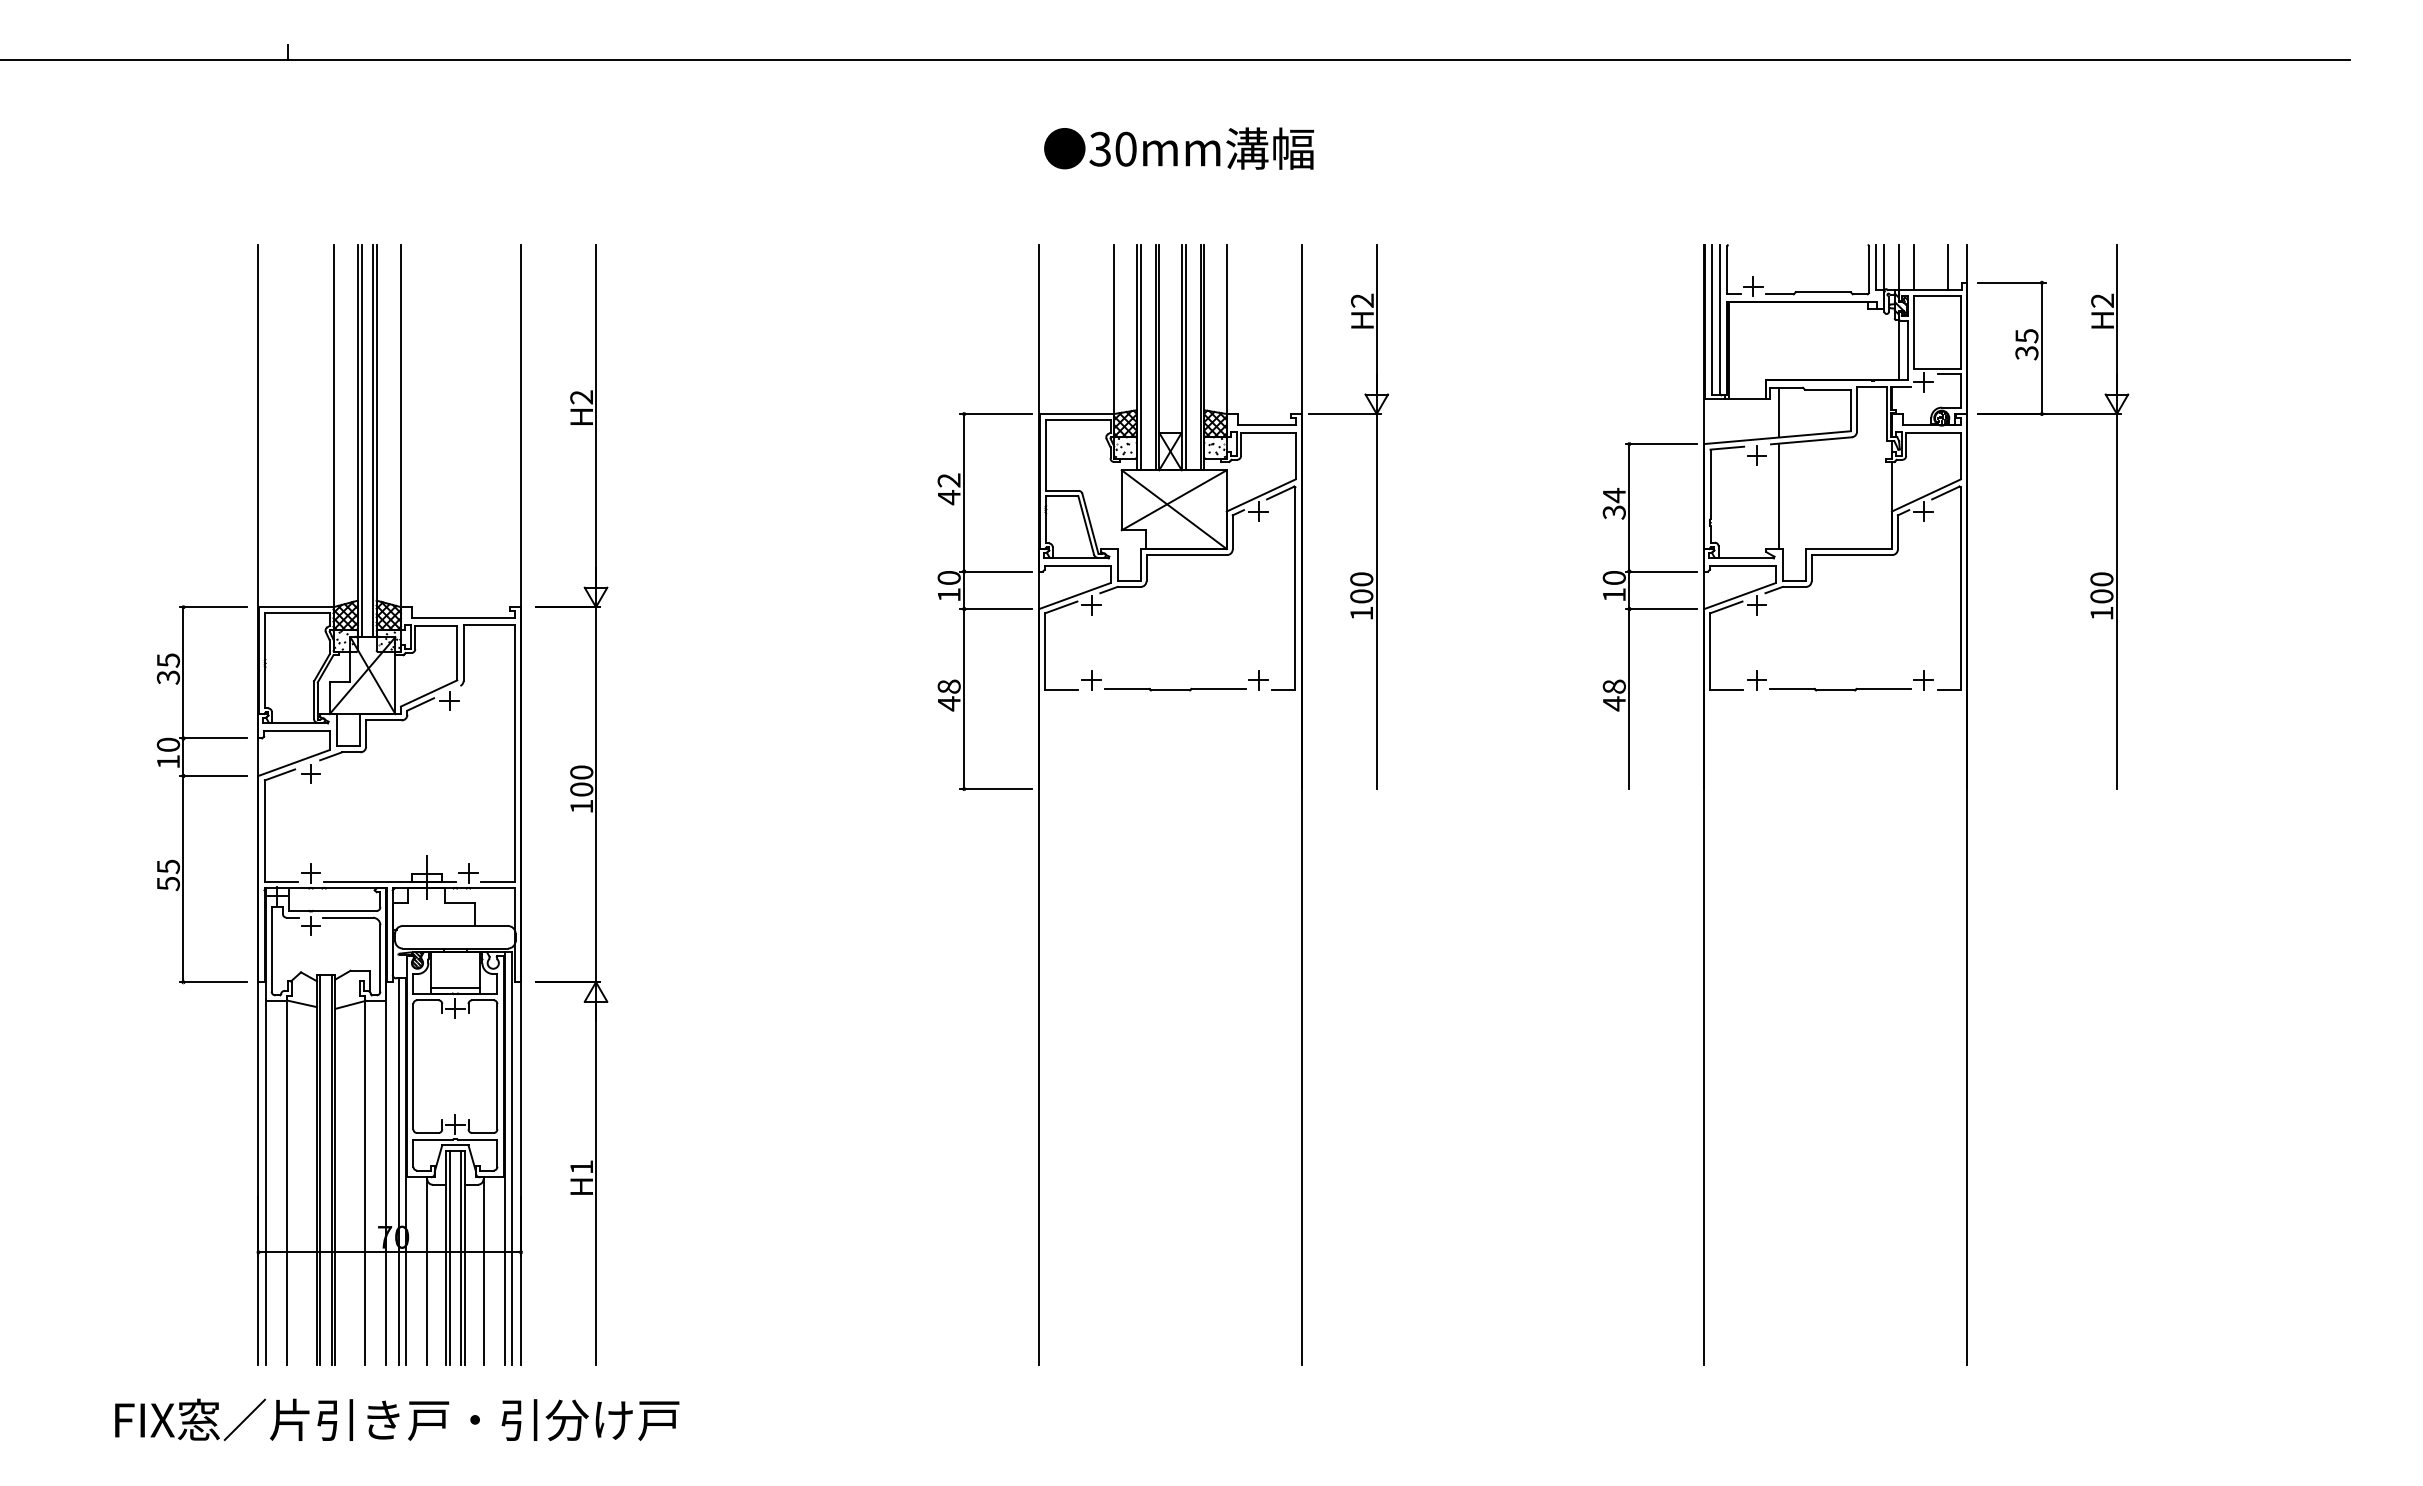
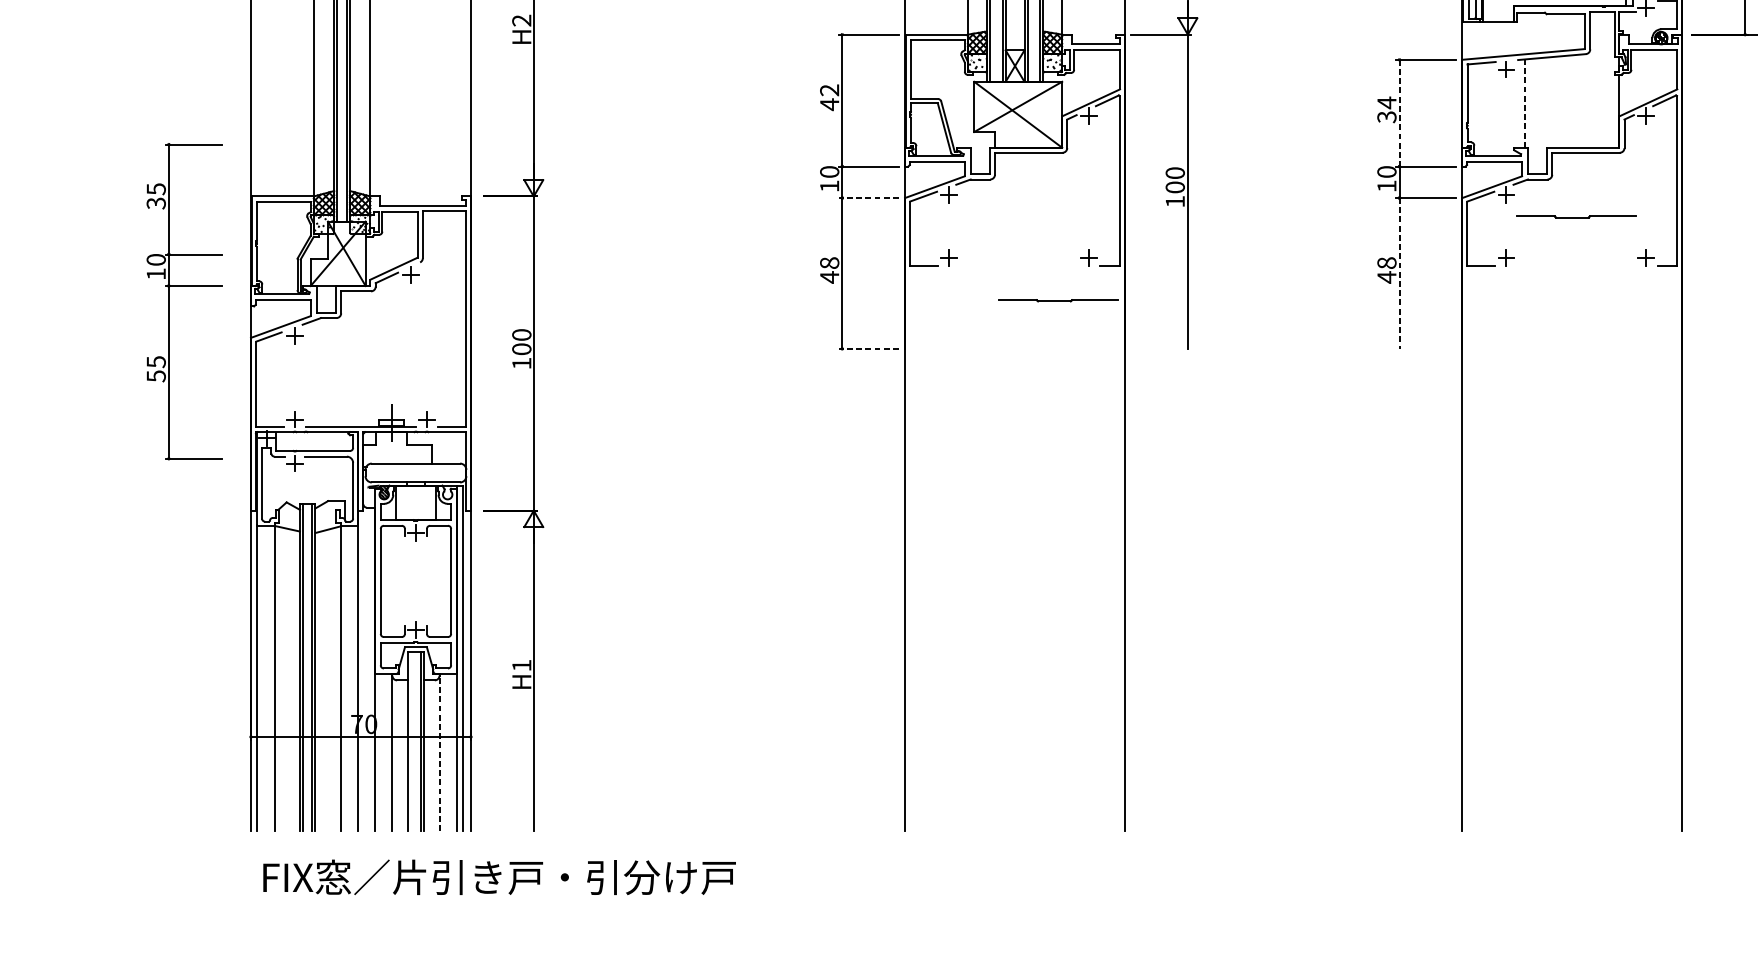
line: (1779, 412) -> (1525, 33), removed
line: (1779, 496) -> (1525, 103), solid -> dashed
line: (1629, 507) -> (1399, 112), solid -> dashed
line: (996, 609) -> (869, 198), solid -> dashed
part: (1175, 689) -> (1058, 300), moved
part: (1840, 689) -> (1576, 216), moved
line: (1629, 699) -> (1399, 273), solid -> dashed
part: (201, 776) -> (183, 286), moved
line: (996, 789) -> (869, 349), solid -> dashed
line: (455, 987) -> (416, 515), removed
line: (399, 1171) -> (369, 669), removed
line: (449, 1257) -> (411, 741), removed
line: (483, 1271) -> (439, 753), solid -> dashed
text: (397, 1419) -> (499, 877), moved

